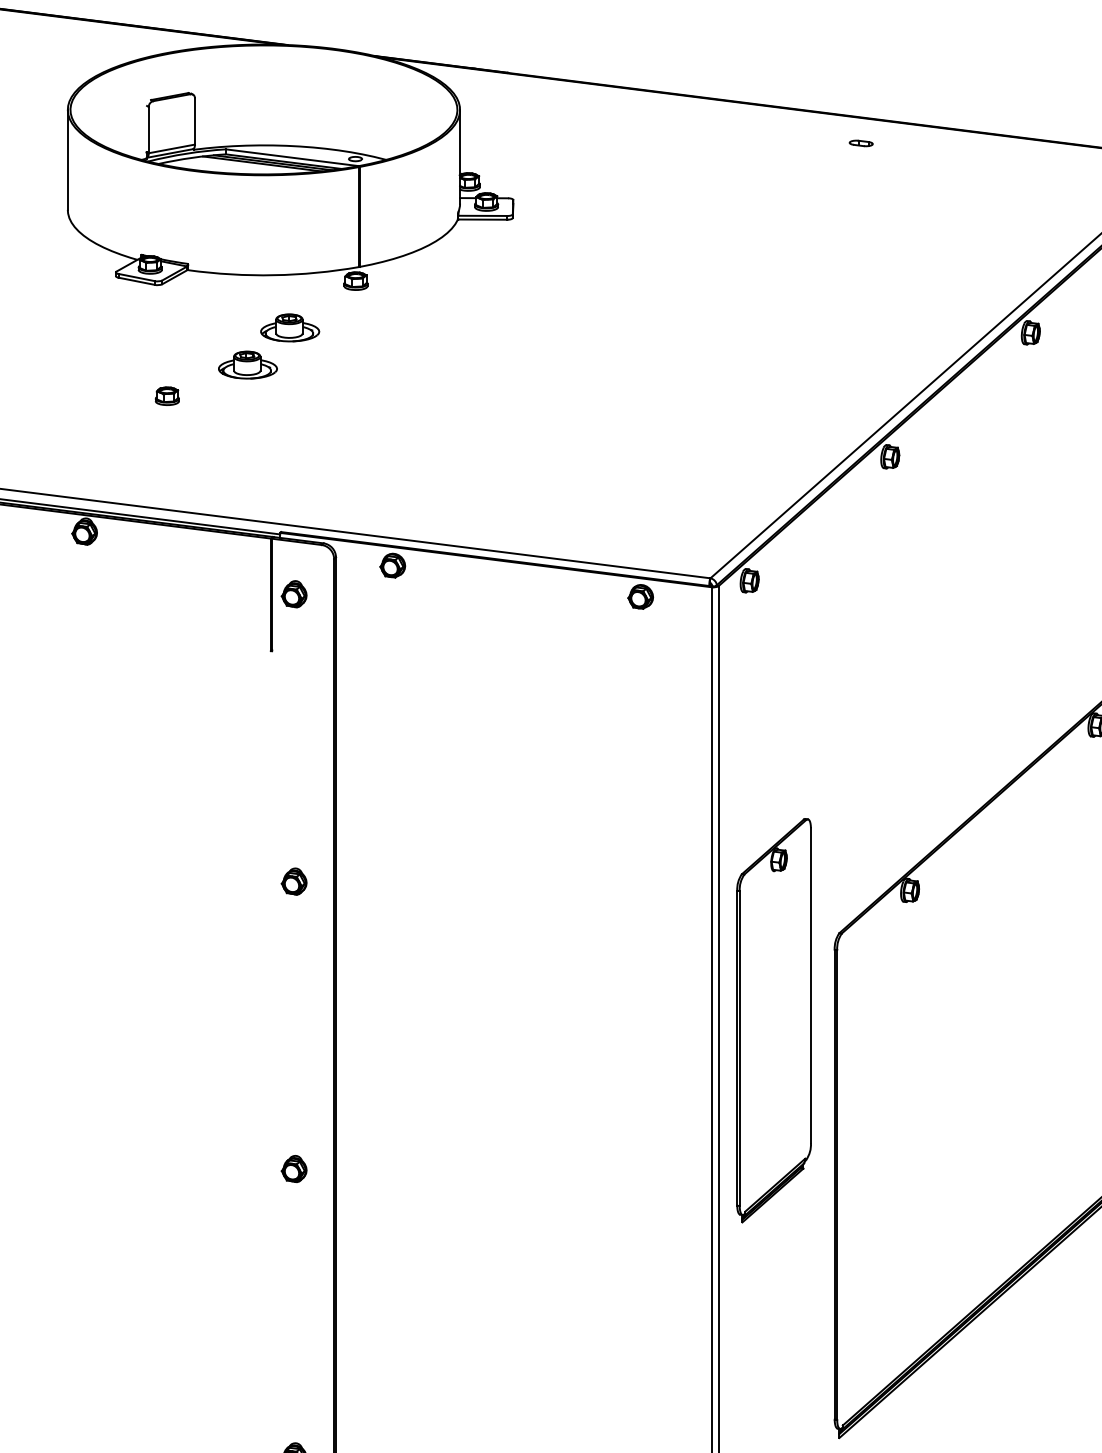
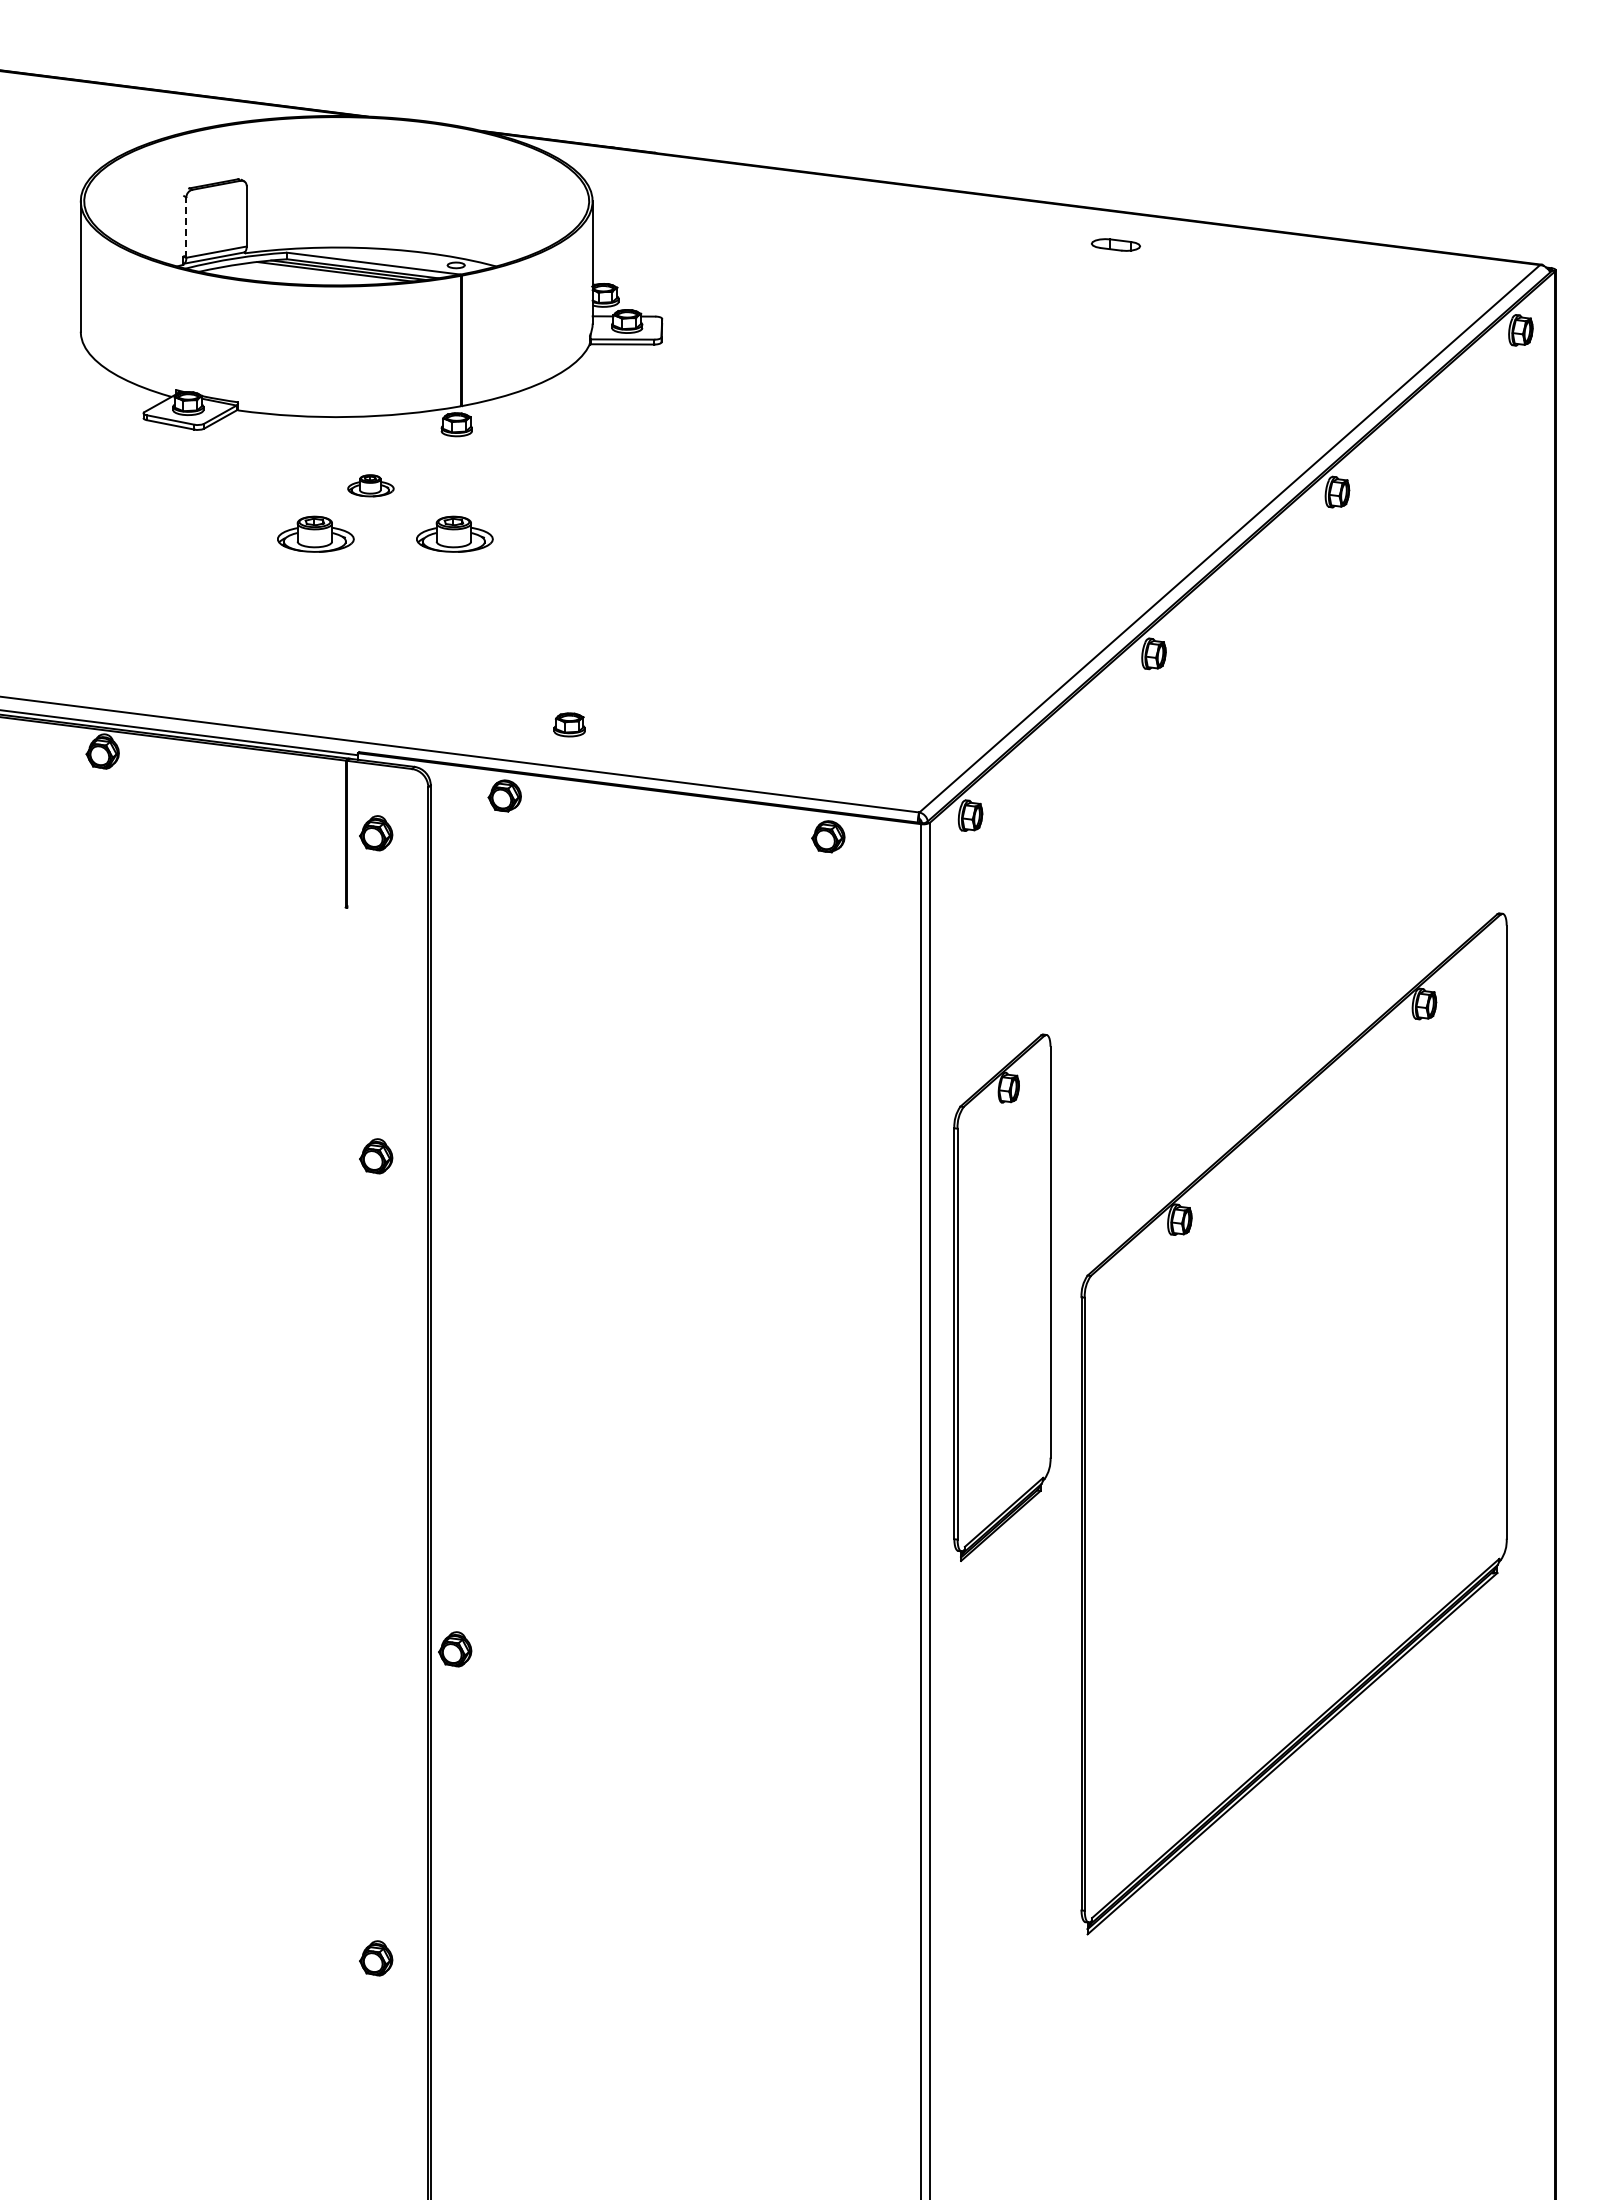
line: (148, 130) -> (186, 227), solid -> dashed
part: (861, 143) -> (1116, 244), size x1.6
part: (289, 327) -> (370, 485), size x0.6
part: (354, 364) -> (454, 533), added
part: (167, 395) -> (569, 724), moved
part: (294, 881) -> (376, 1156), moved
part: (774, 1020) -> (1002, 1297), moved
part: (294, 1169) -> (455, 1649), moved

